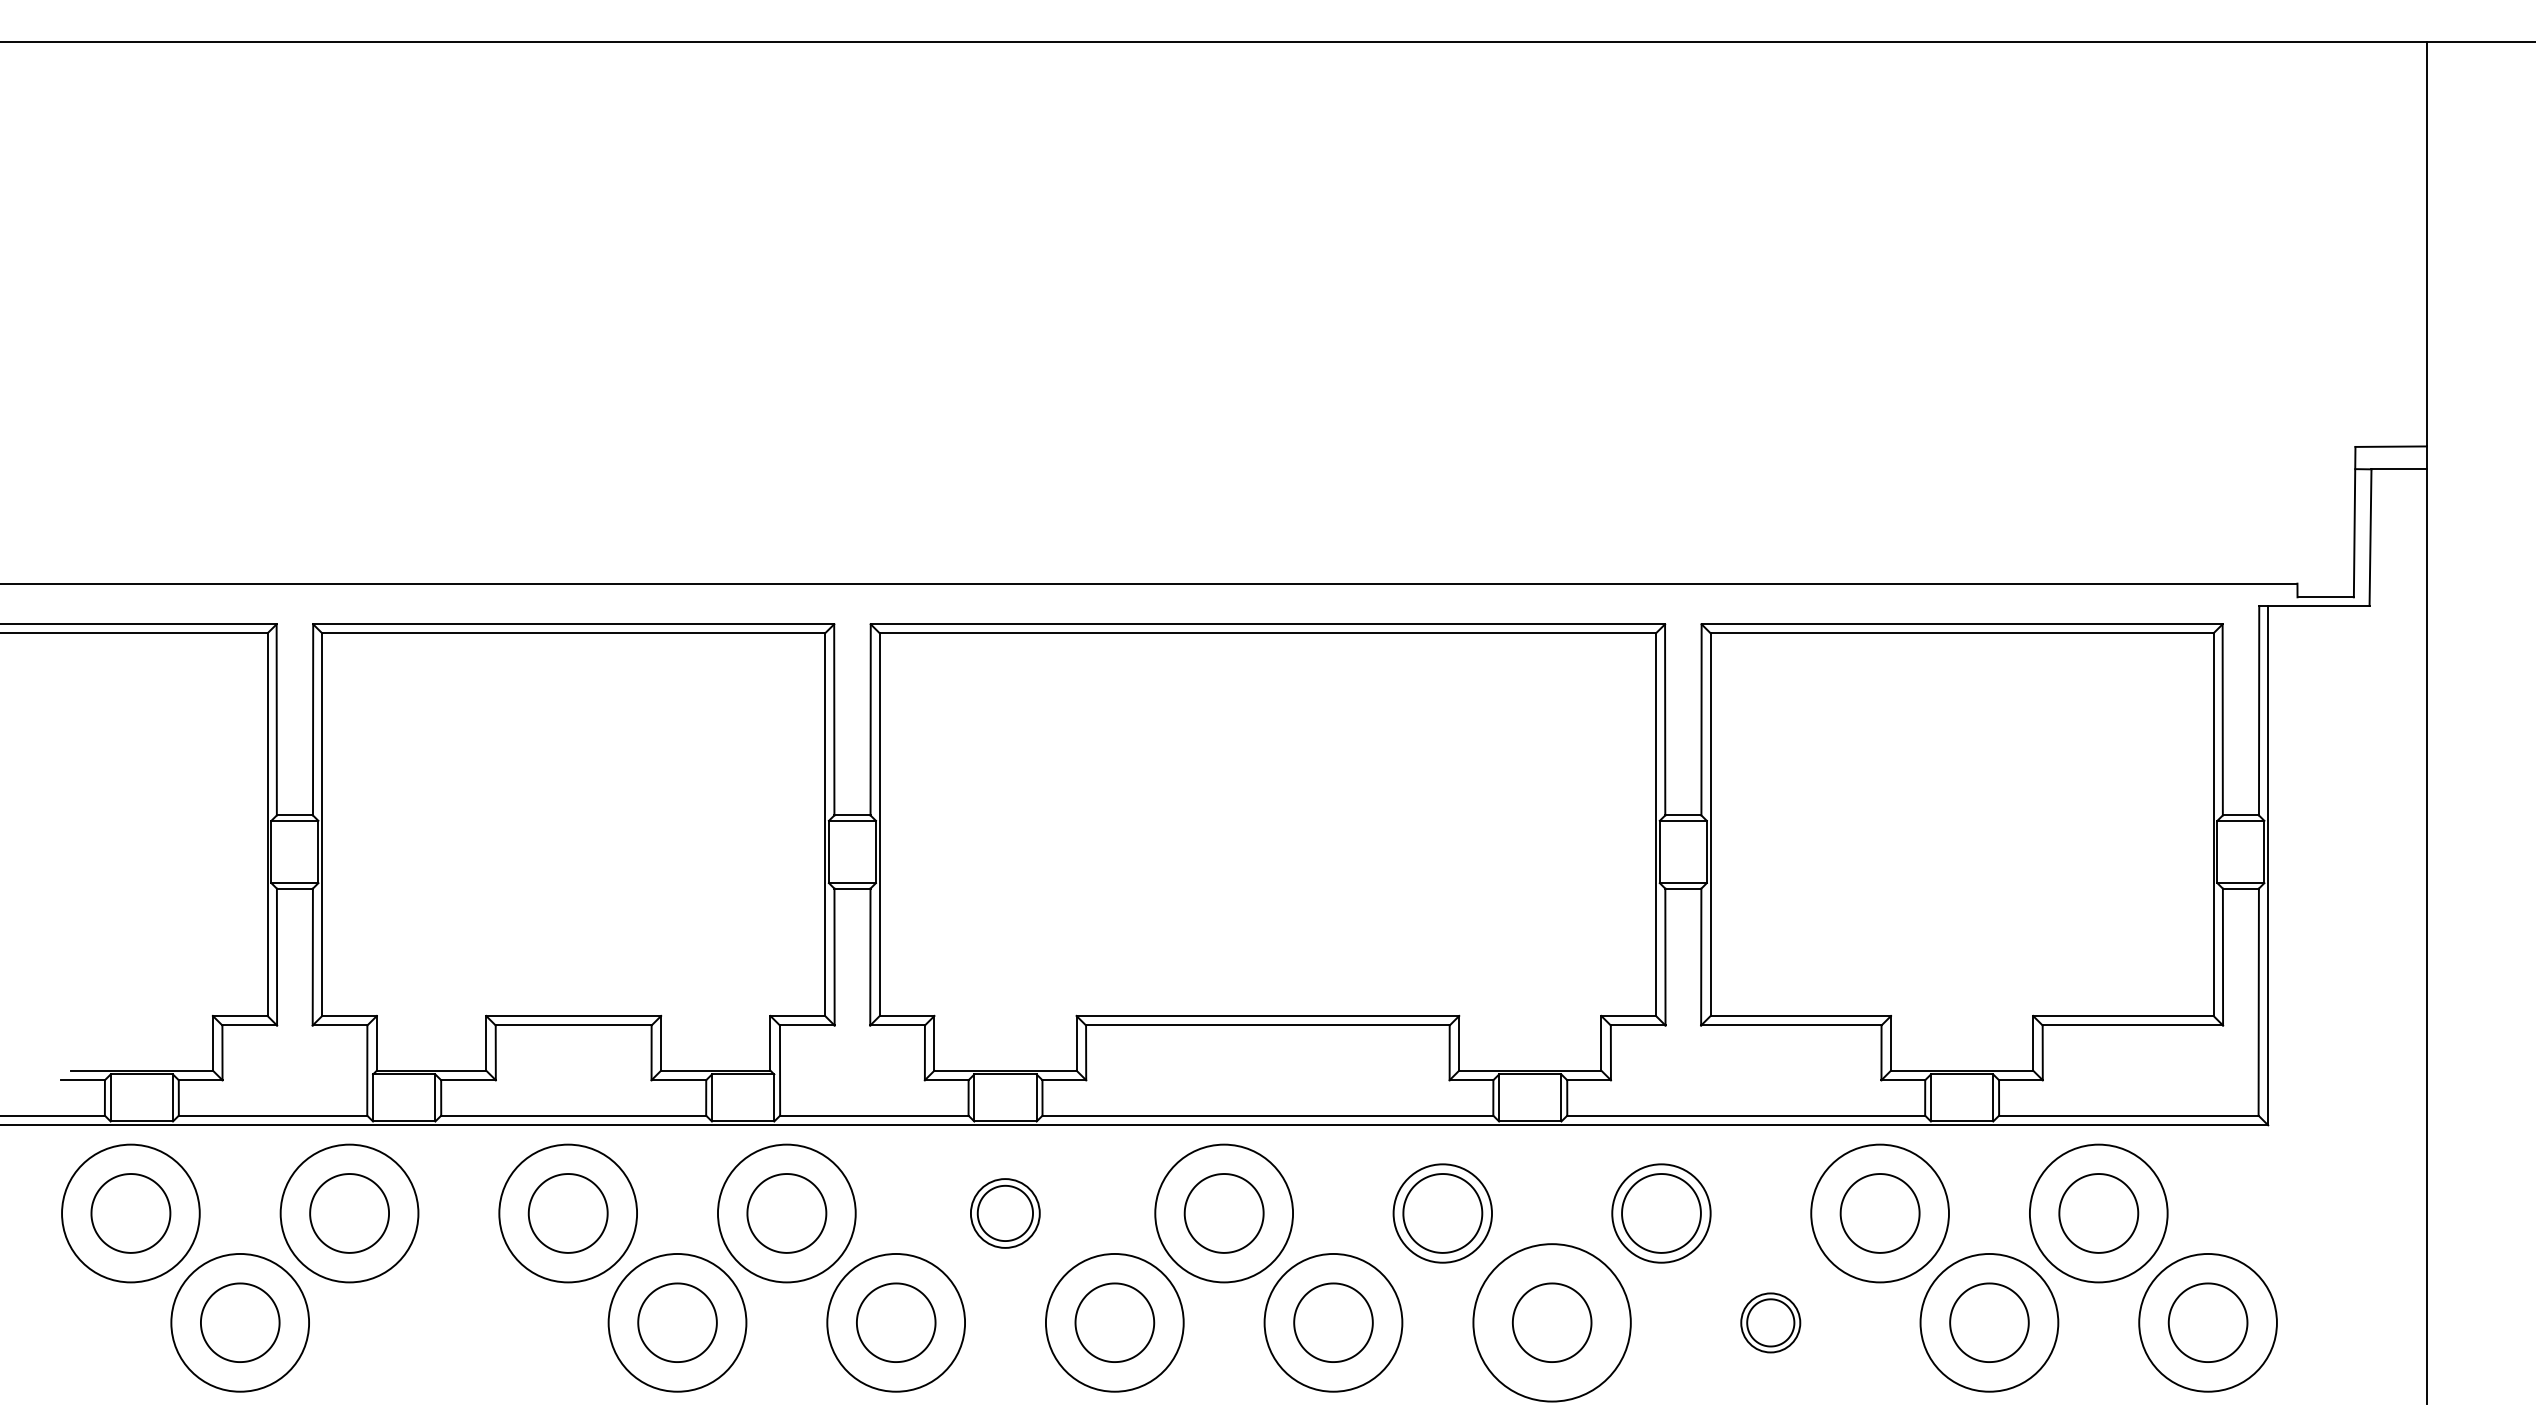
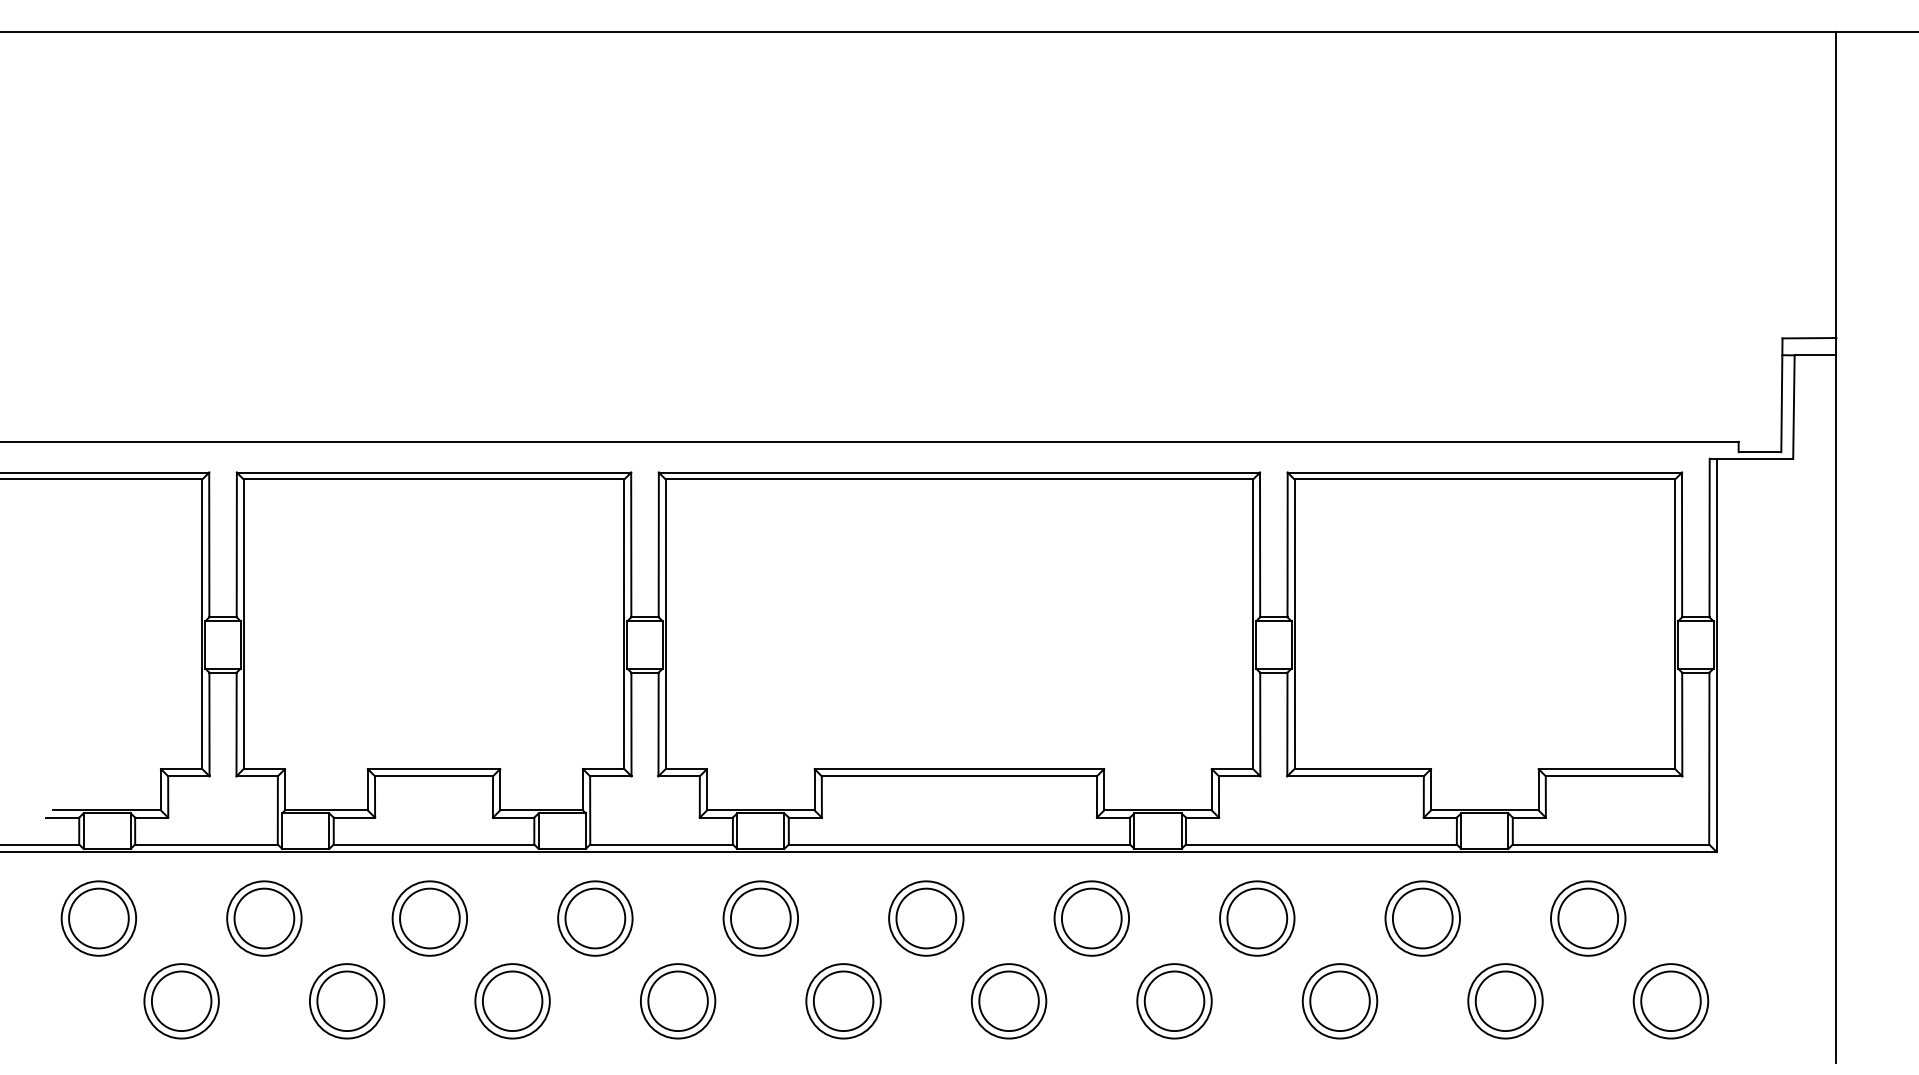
circle: (130, 1213) -> (98, 918), size x0.71
circle: (349, 1213) -> (264, 918), size x0.71
circle: (567, 1213) -> (429, 918), size x0.71
circle: (787, 1213) -> (595, 918), size x0.71
part: (1005, 1213) -> (760, 918), size x1.43
circle: (1224, 1213) -> (926, 918), size x0.71
circle: (1879, 1213) -> (1422, 918), size x0.71
circle: (2099, 1213) -> (1588, 918), size x0.71
circle: (240, 1323) -> (181, 1001), size x0.71
part: (459, 1323) -> (347, 1001), added
circle: (677, 1323) -> (512, 1001), size x0.71
circle: (895, 1323) -> (677, 1001), size x0.71
circle: (1114, 1323) -> (843, 1001), size x0.71
circle: (1332, 1323) -> (1008, 1001), size x0.71
circle: (1552, 1323) -> (1174, 1001), size x0.62
part: (1770, 1323) -> (1339, 1001), size x1.67
circle: (1989, 1323) -> (1505, 1001), size x0.71
circle: (2207, 1323) -> (1670, 1001), size x0.71

